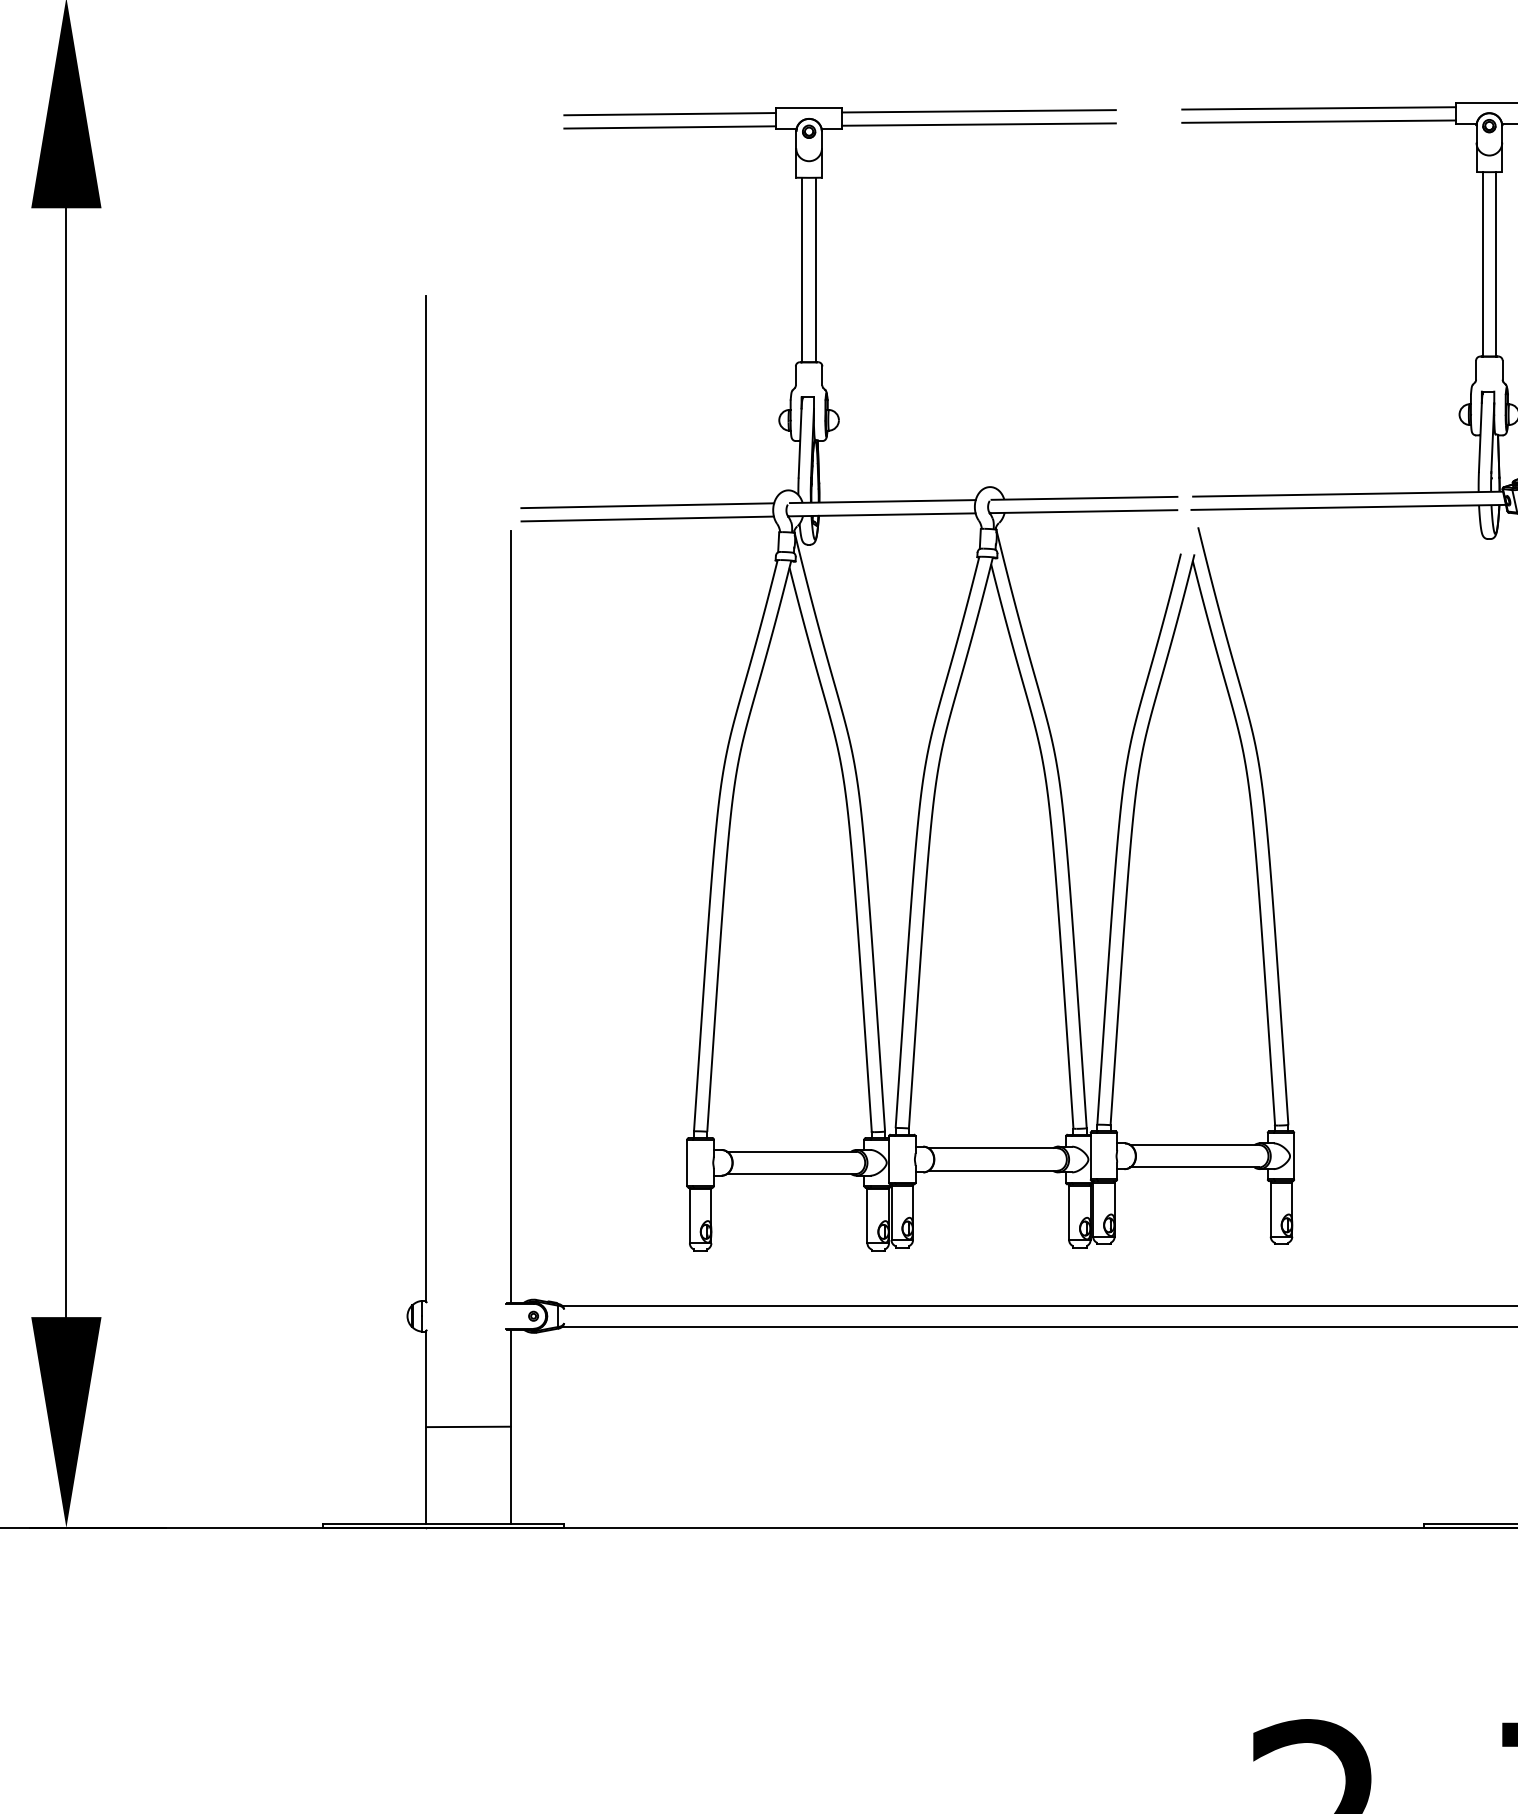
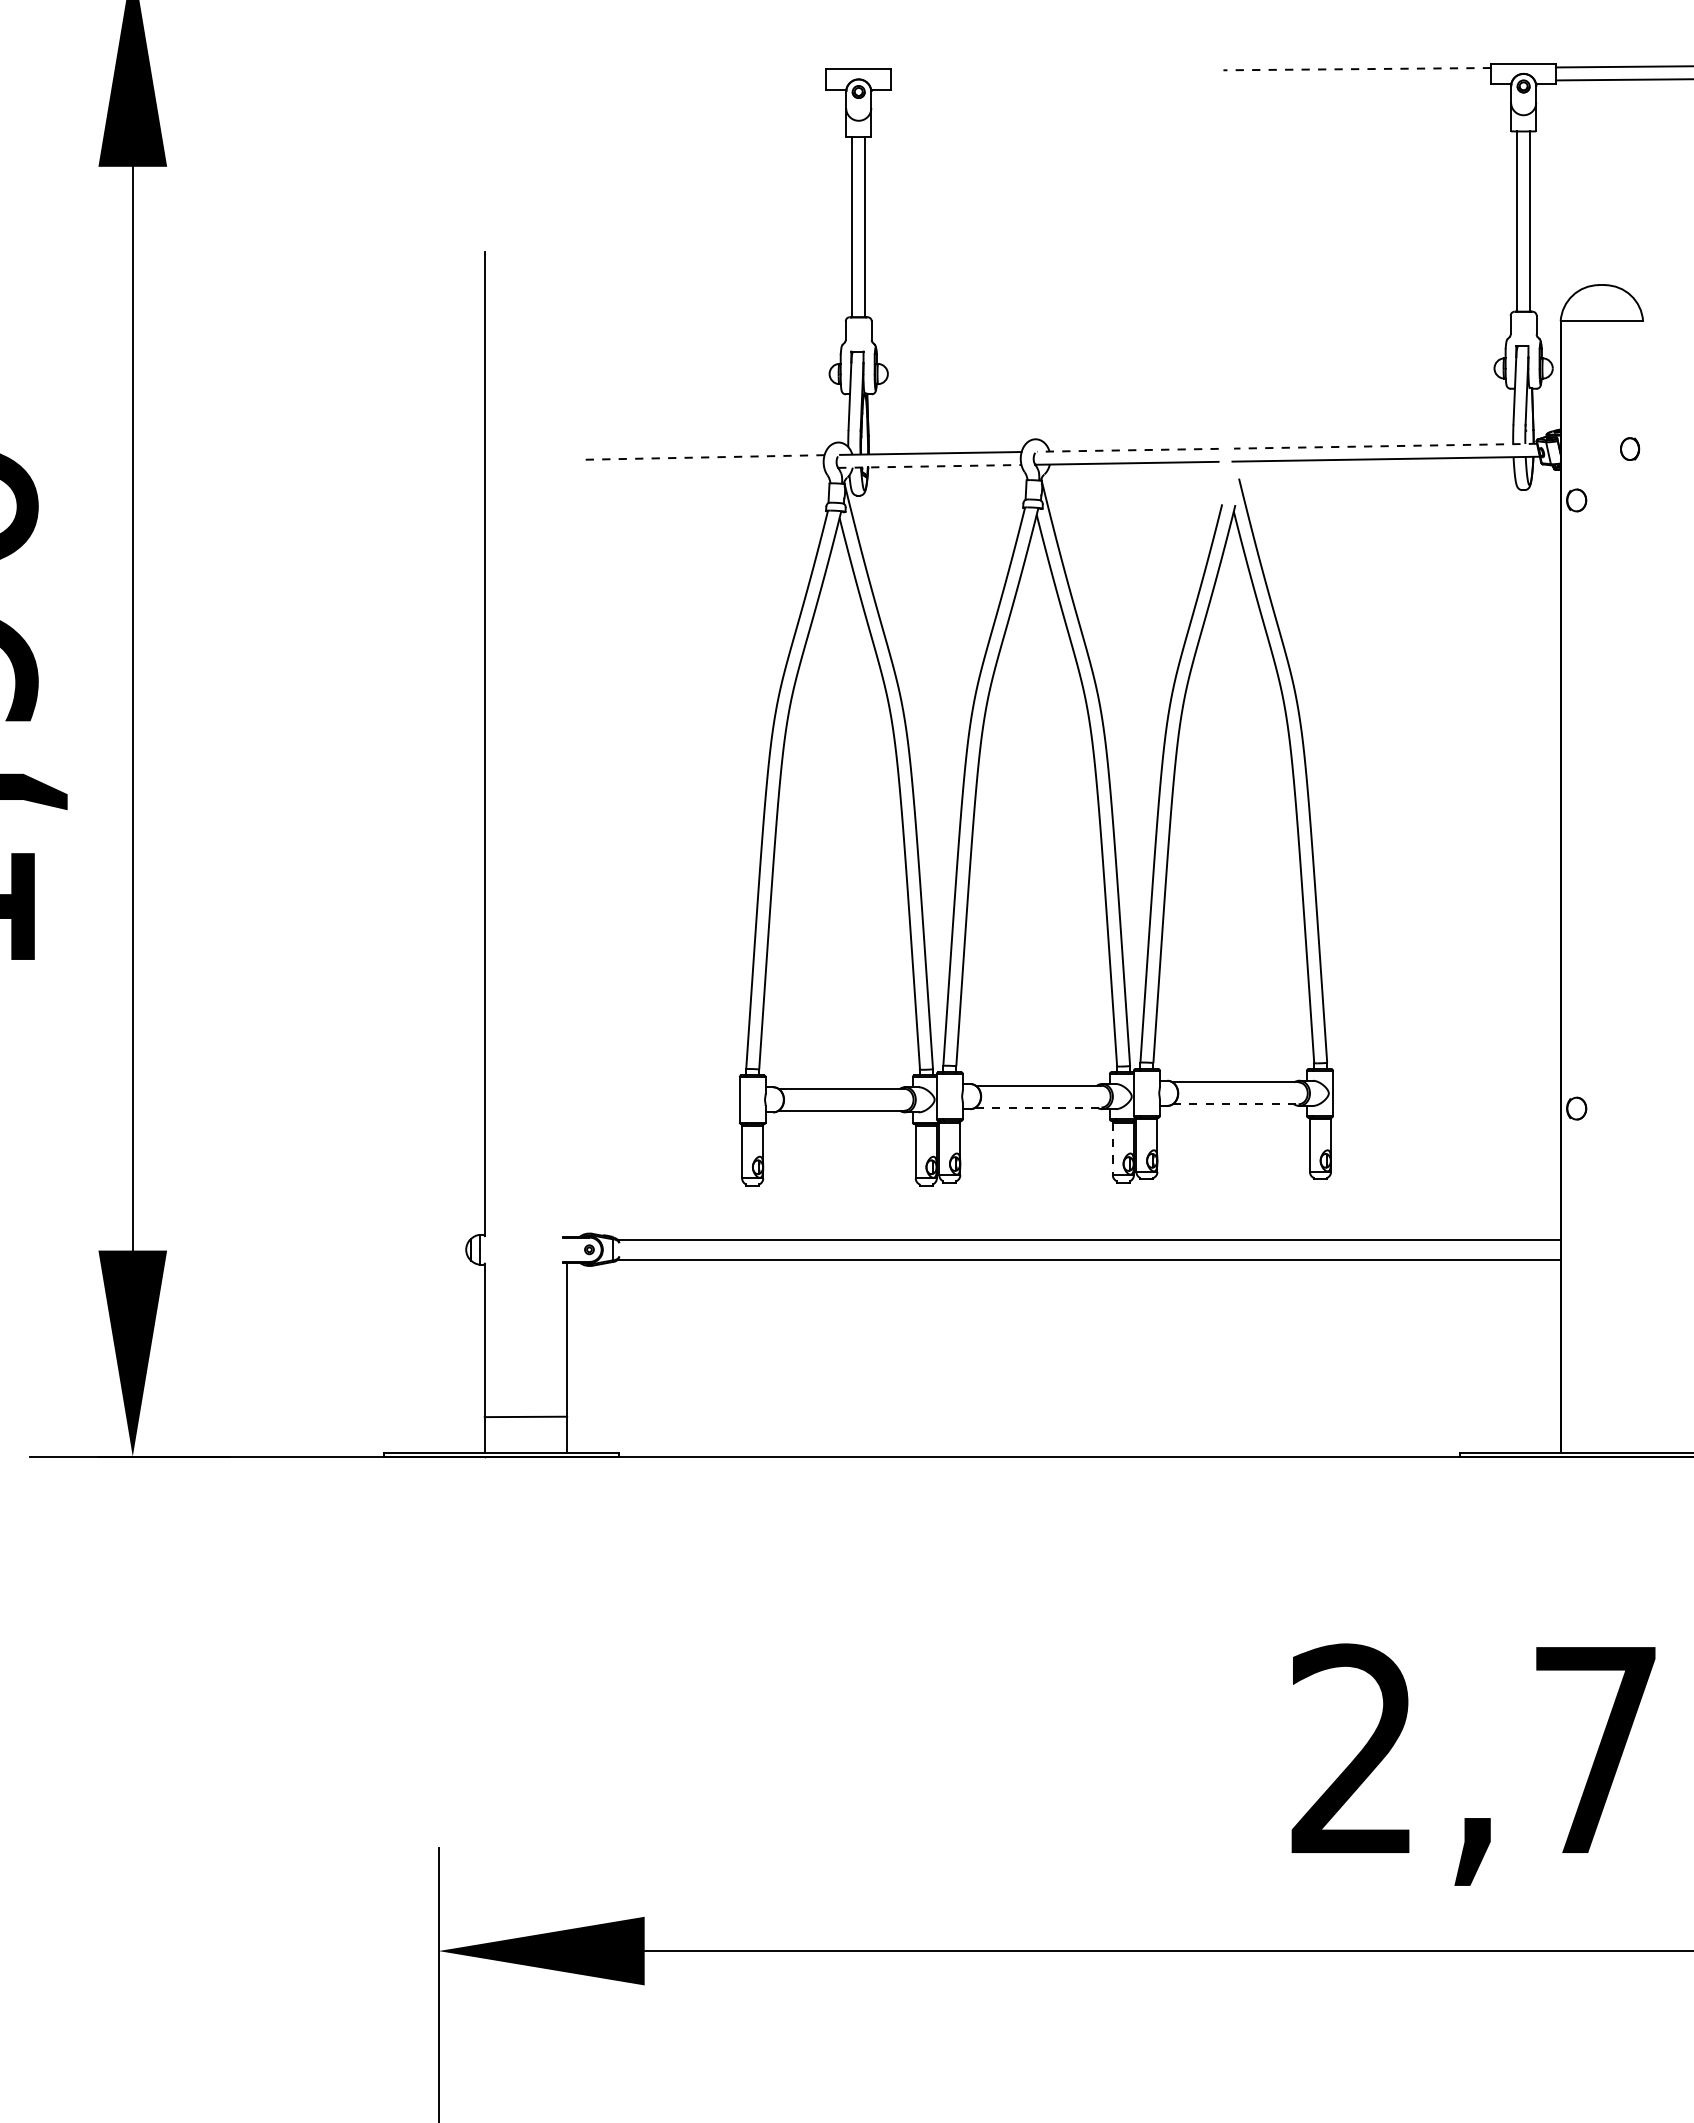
line: (1319, 108) -> (1357, 69), solid -> dashed
line: (978, 110) -> (1024, 71), removed
line: (669, 113) -> (722, 74), removed
line: (1319, 121) -> (1357, 81), removed
line: (978, 124) -> (1024, 84), removed
line: (669, 127) -> (722, 87), removed
line: (1348, 494) -> (1385, 446), solid -> dashed
line: (1084, 498) -> (1127, 450), solid -> dashed
line: (648, 505) -> (701, 457), solid -> dashed
line: (881, 514) -> (929, 466), solid -> dashed
line: (647, 518) -> (700, 470), removed
line: (511, 916) -> (567, 859), removed
line: (1194, 1167) -> (1235, 1104), solid -> dashed
line: (993, 1170) -> (1038, 1107), solid -> dashed
line: (1068, 1213) -> (1112, 1149), solid -> dashed
line: (468, 1426) -> (525, 1416), moved

